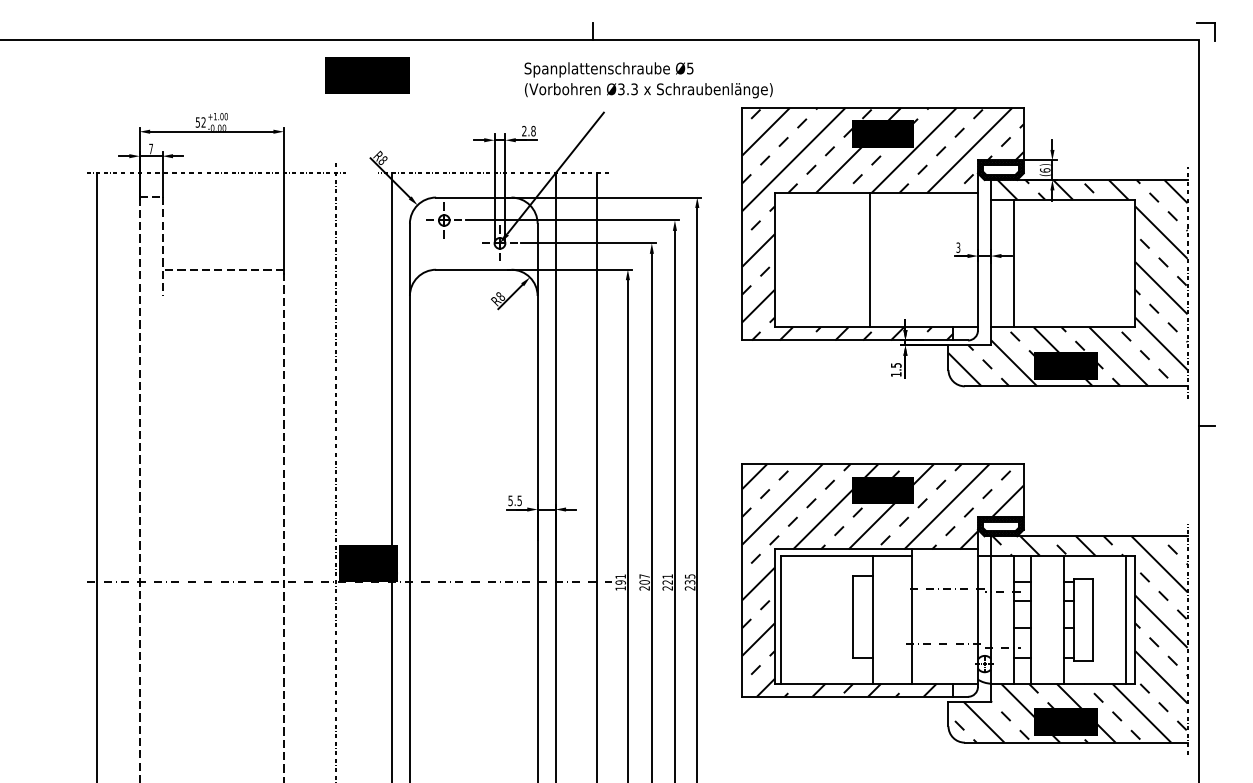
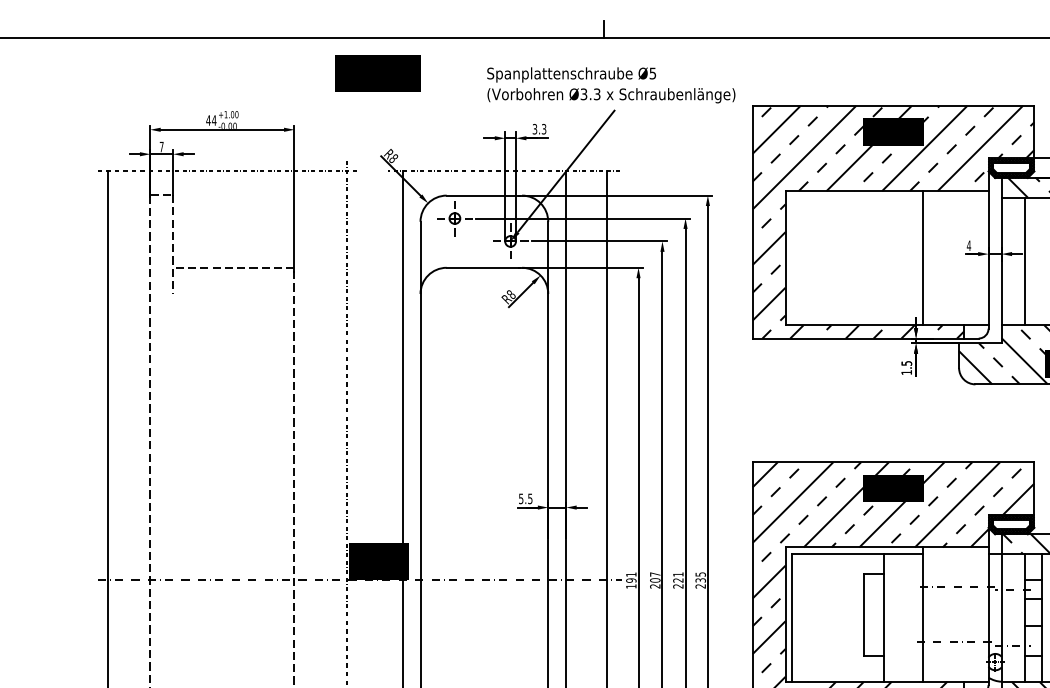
text: (648, 80) -> (611, 85), moved
text: (200, 122) -> (211, 120), 52 -> 44
text: (528, 131) -> (539, 129), 2.8 -> 3.3
text: (958, 247) -> (969, 245), 3 -> 4
line: (870, 260) -> (923, 258), moved

